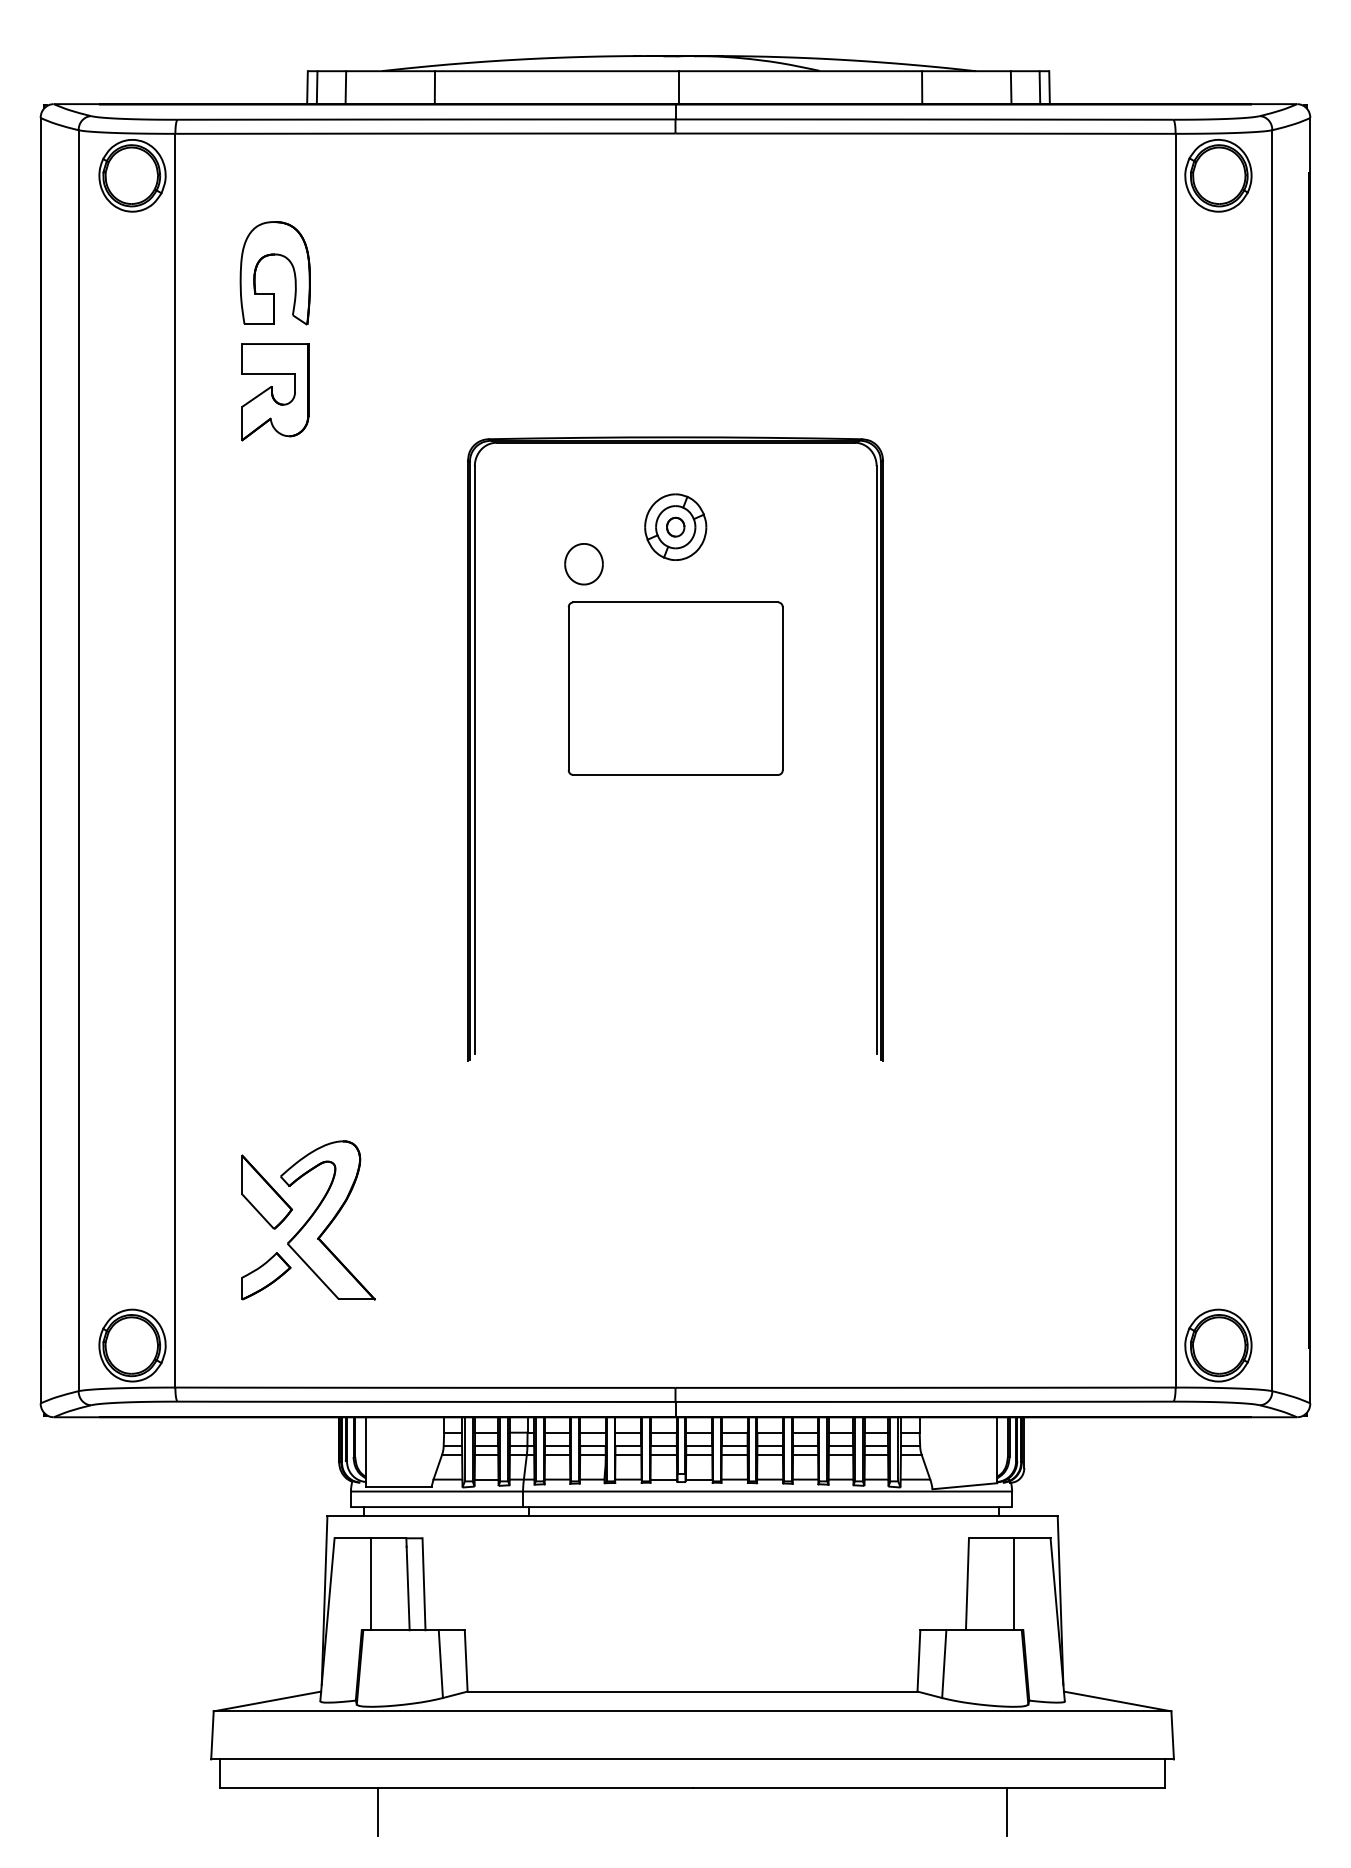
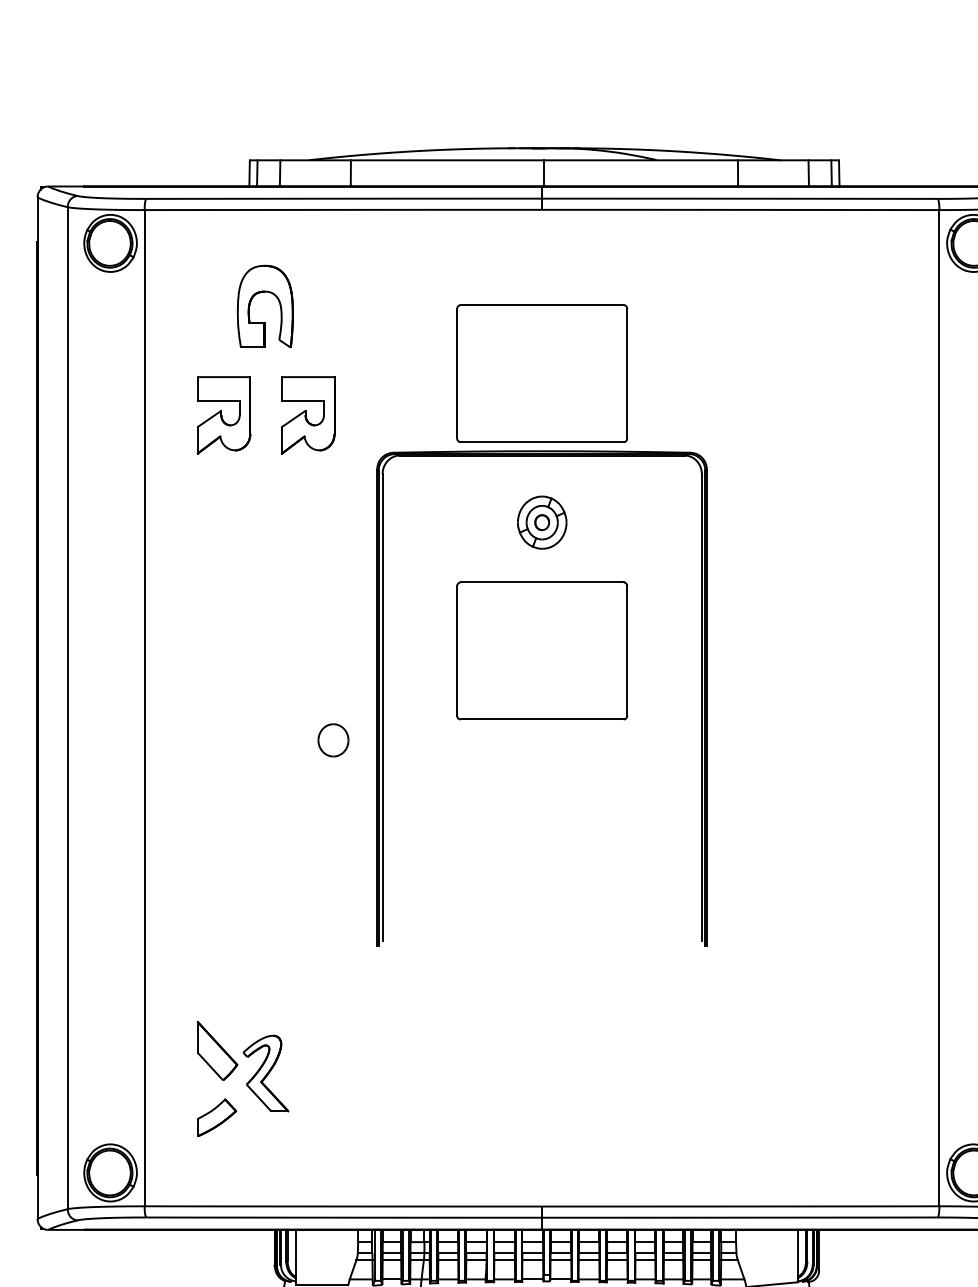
part: (258, 265) -> (252, 300), moved
part: (675, 339) -> (542, 373), added
part: (381, 392) -> (308, 415), added
part: (583, 564) -> (333, 740), moved
part: (327, 1220) -> (265, 1073), size x0.6

